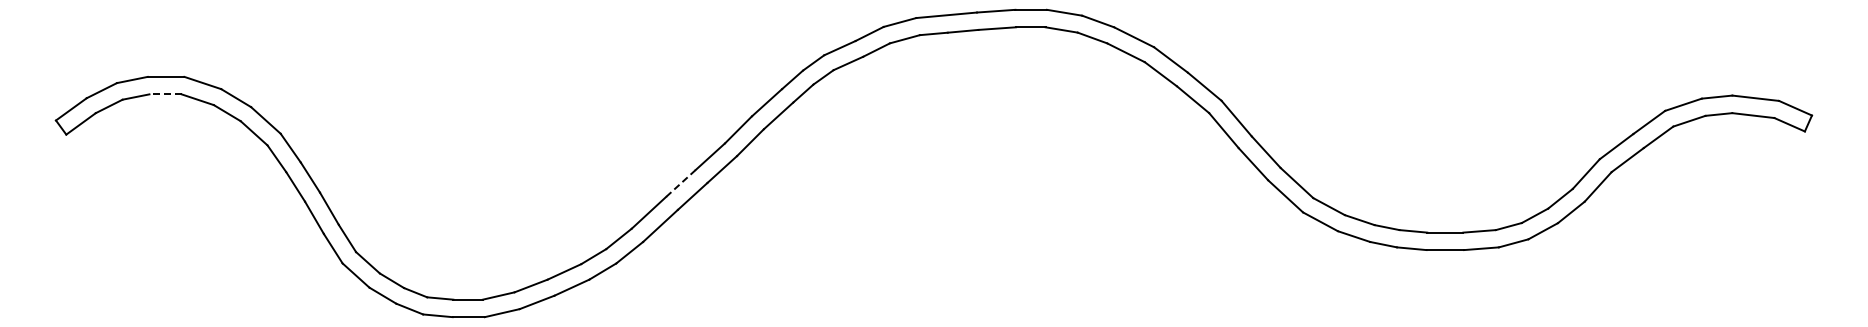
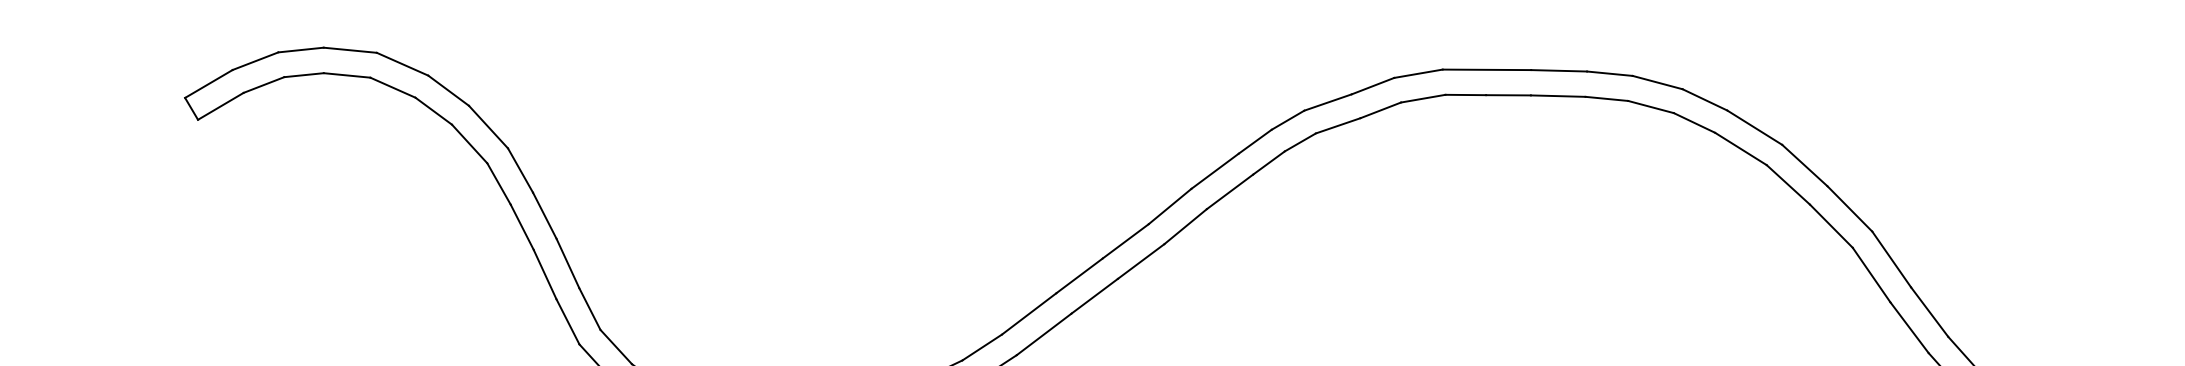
line: (165, 94) -> (346, 75), dashed -> solid
line: (680, 183) -> (1078, 275), dashed -> solid

